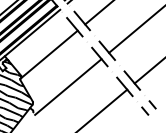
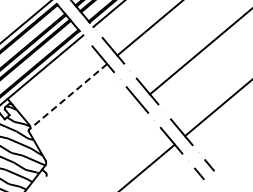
line: (49, 54) -> (68, 96), solid -> dashed
line: (68, 86) -> (94, 140), removed

